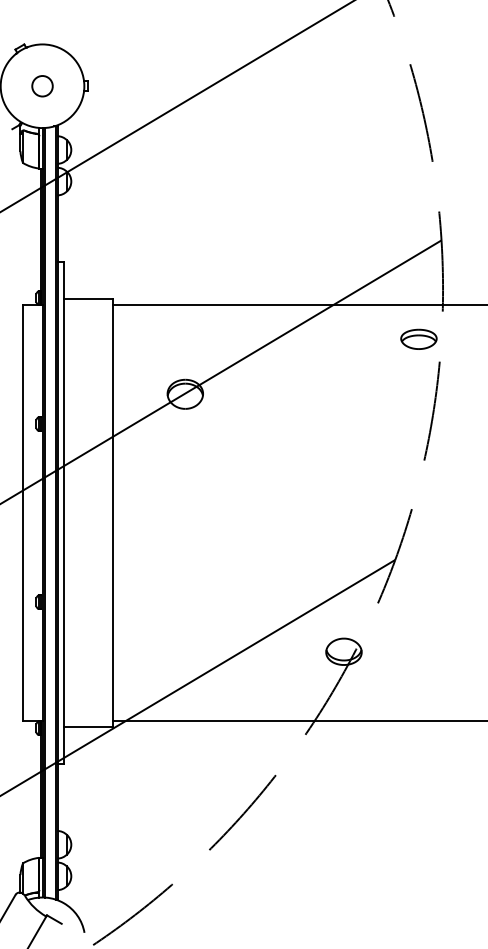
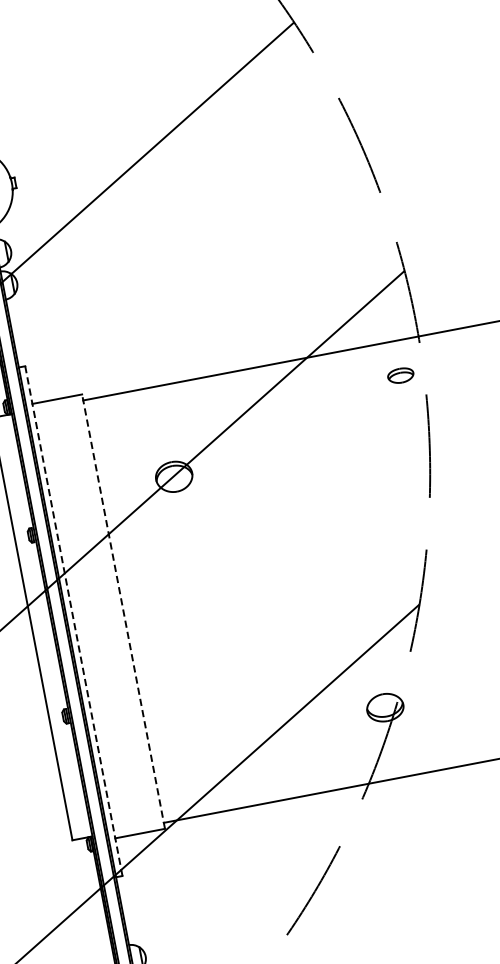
part: (418, 338) -> (400, 374), size x0.7
line: (63, 513) -> (73, 621), solid -> dashed
line: (112, 513) -> (123, 612), solid -> dashed

